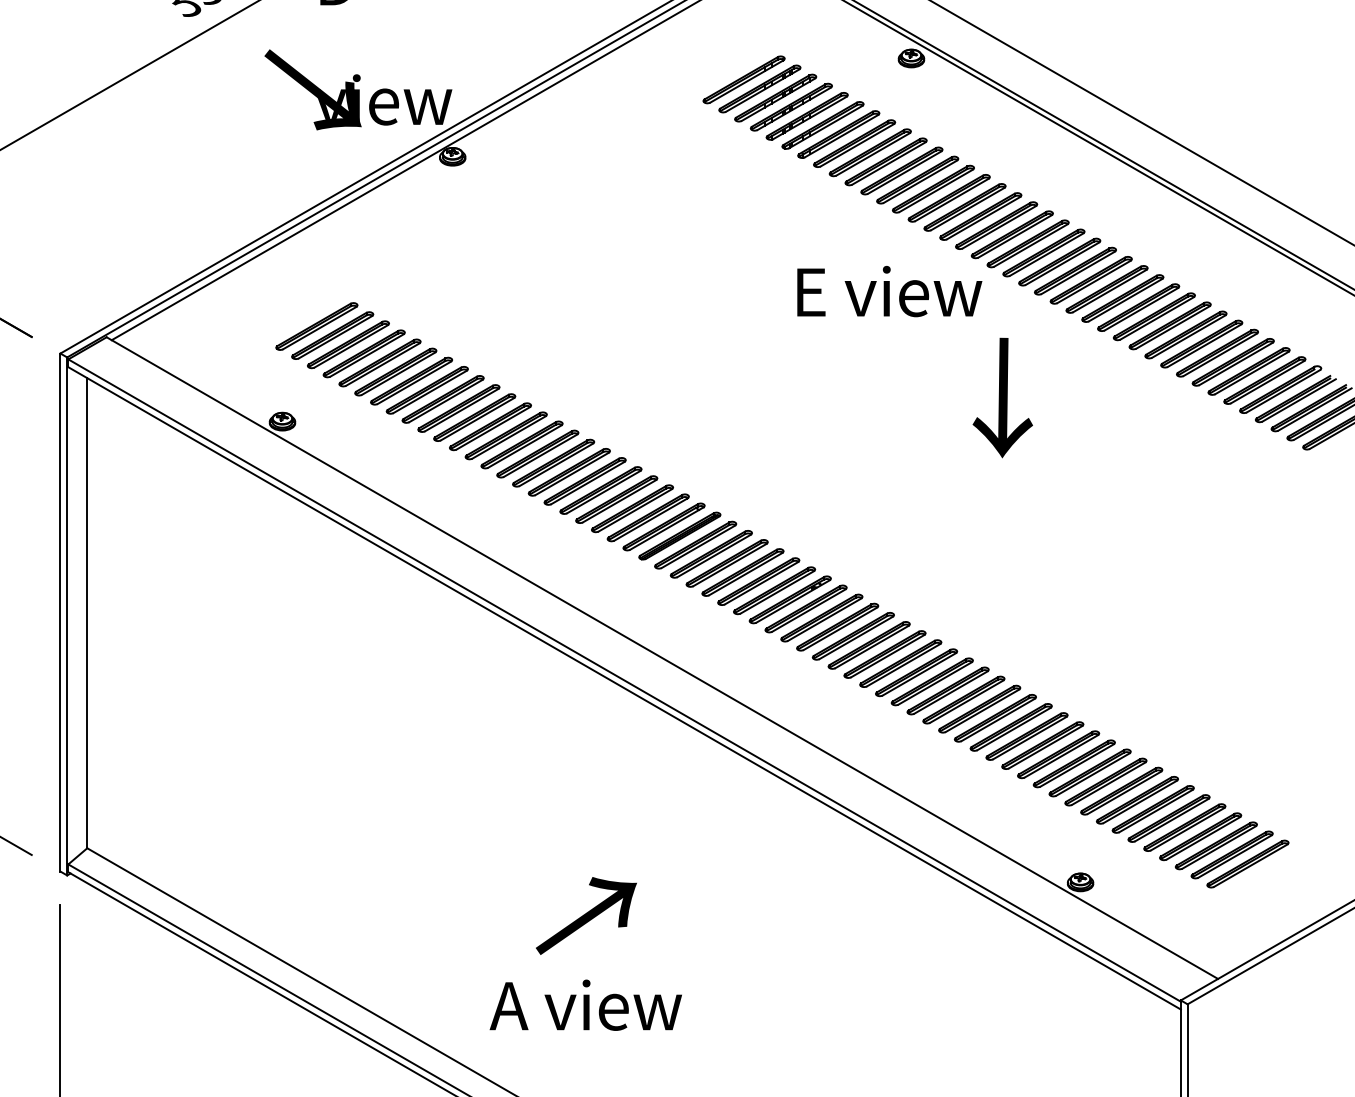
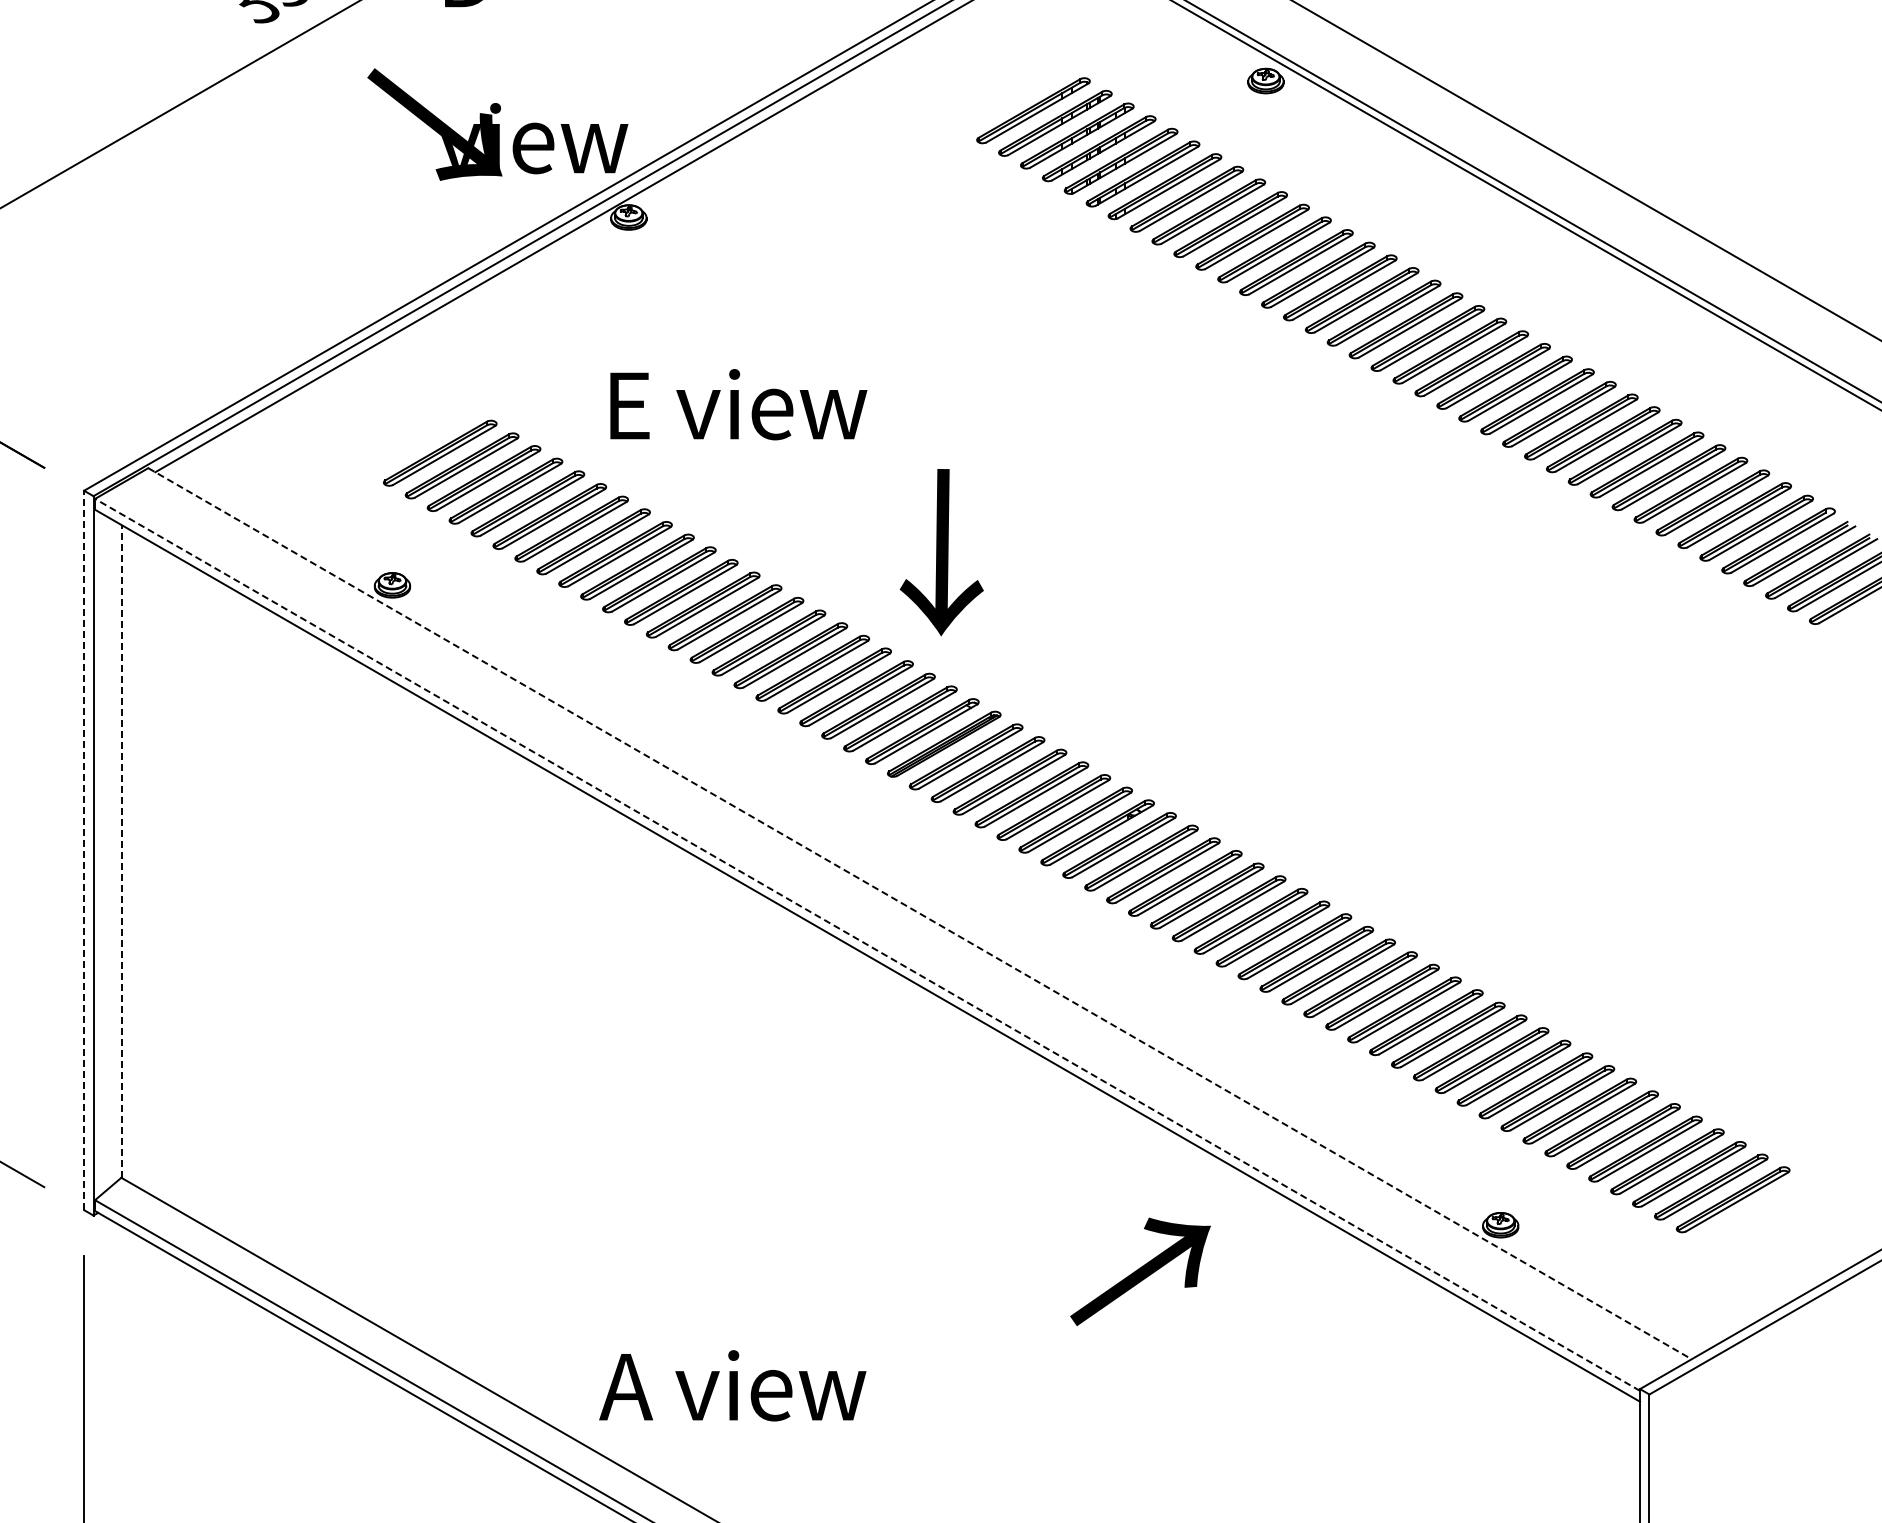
text: (889, 291) -> (738, 404), moved
text: (1002, 397) -> (941, 552), moved
line: (60, 612) -> (84, 850), solid -> dashed
line: (87, 612) -> (121, 850), solid -> dashed
line: (662, 657) -> (920, 913), solid -> dashed
line: (624, 680) -> (867, 944), solid -> dashed
text: (586, 915) -> (1140, 1271), moved
text: (585, 1005) -> (732, 1385), moved

